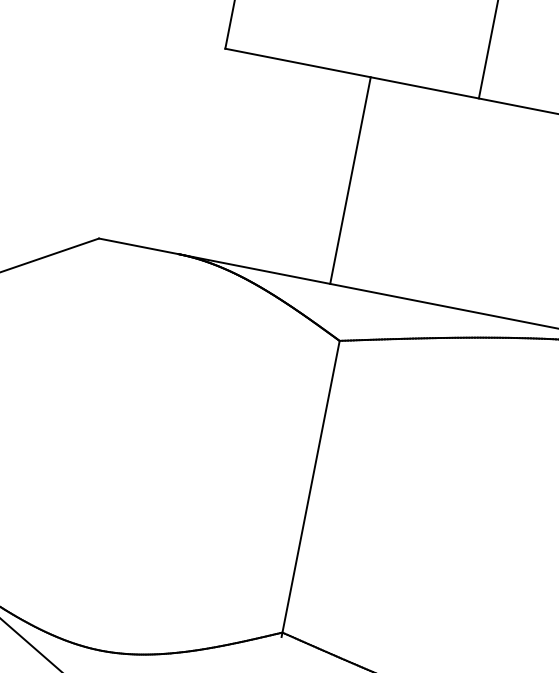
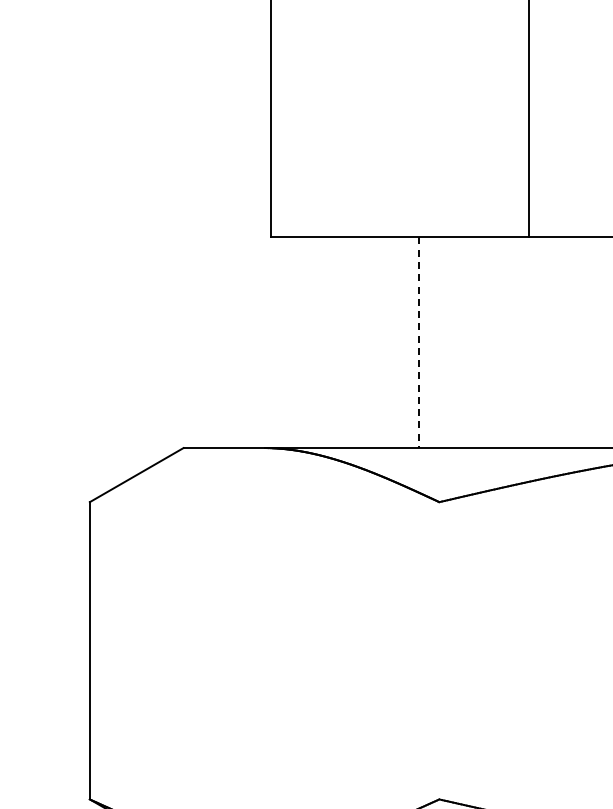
line: (350, 181) -> (419, 343), solid -> dashed
line: (310, 488) -> (439, 652), removed

